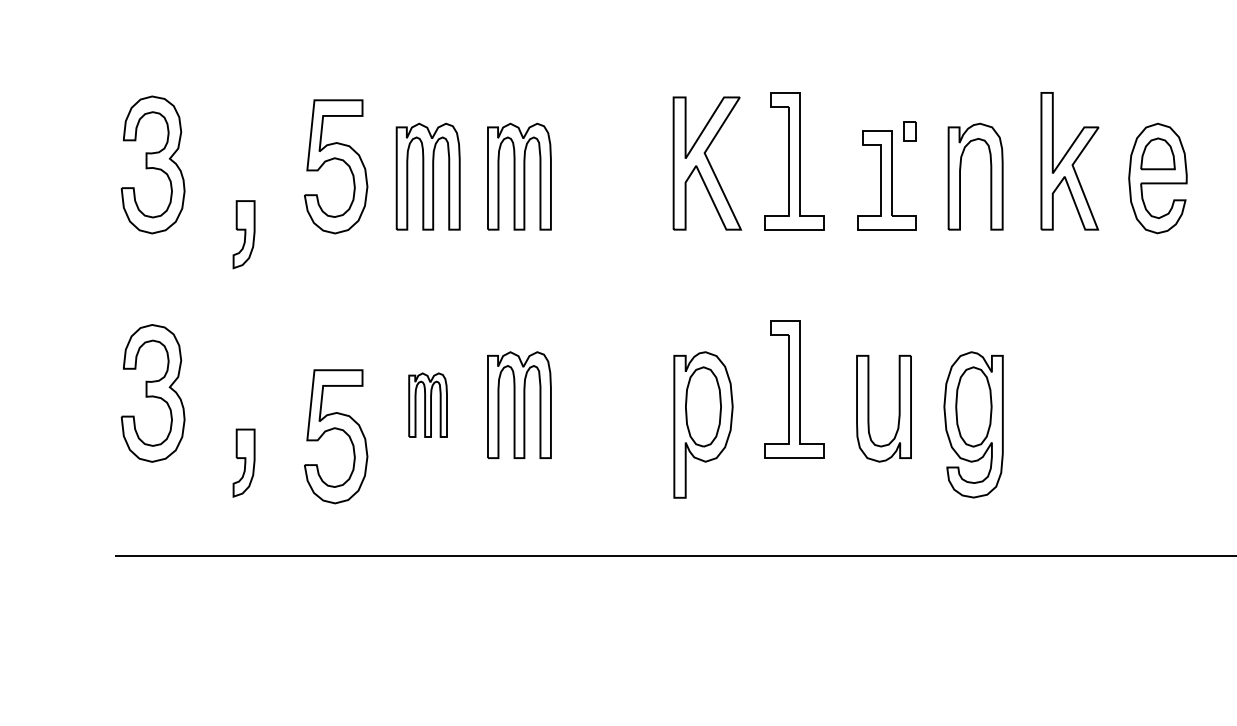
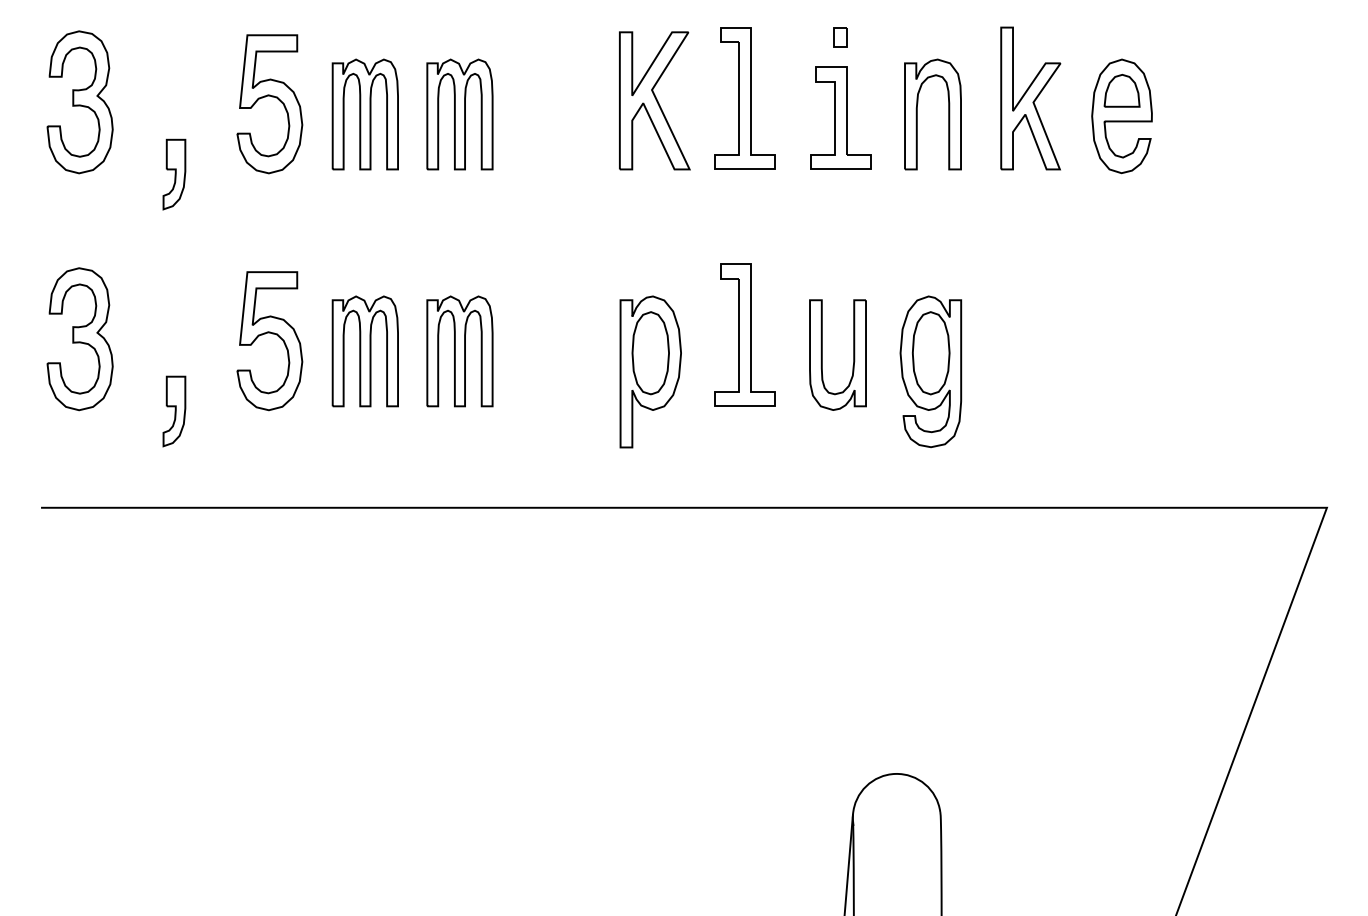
part: (909, 131) -> (840, 37), moved
part: (427, 405) -> (364, 351), size x1.67
part: (338, 430) -> (272, 334), moved

